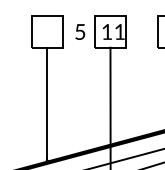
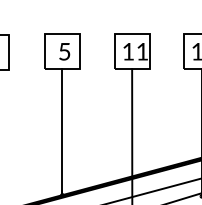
text: (80, 31) -> (64, 51), moved

